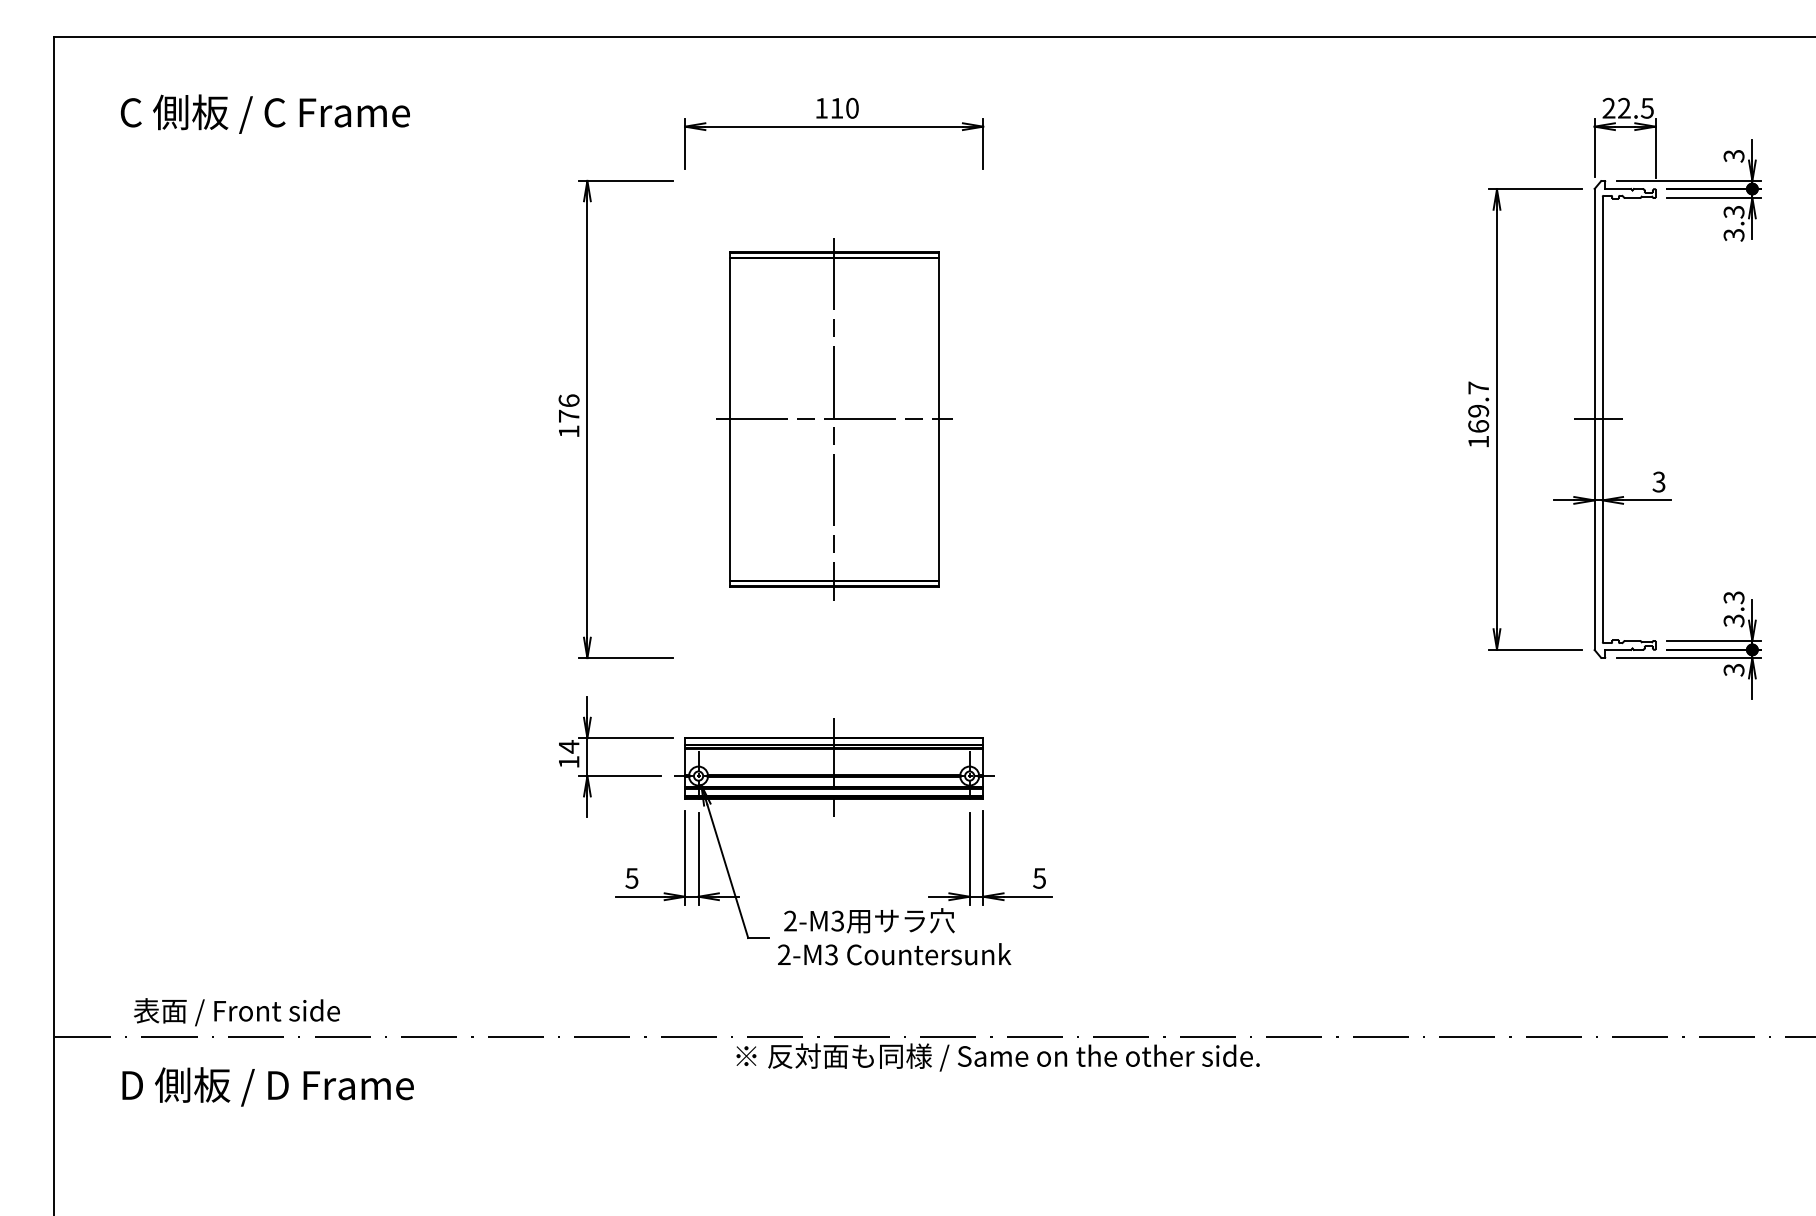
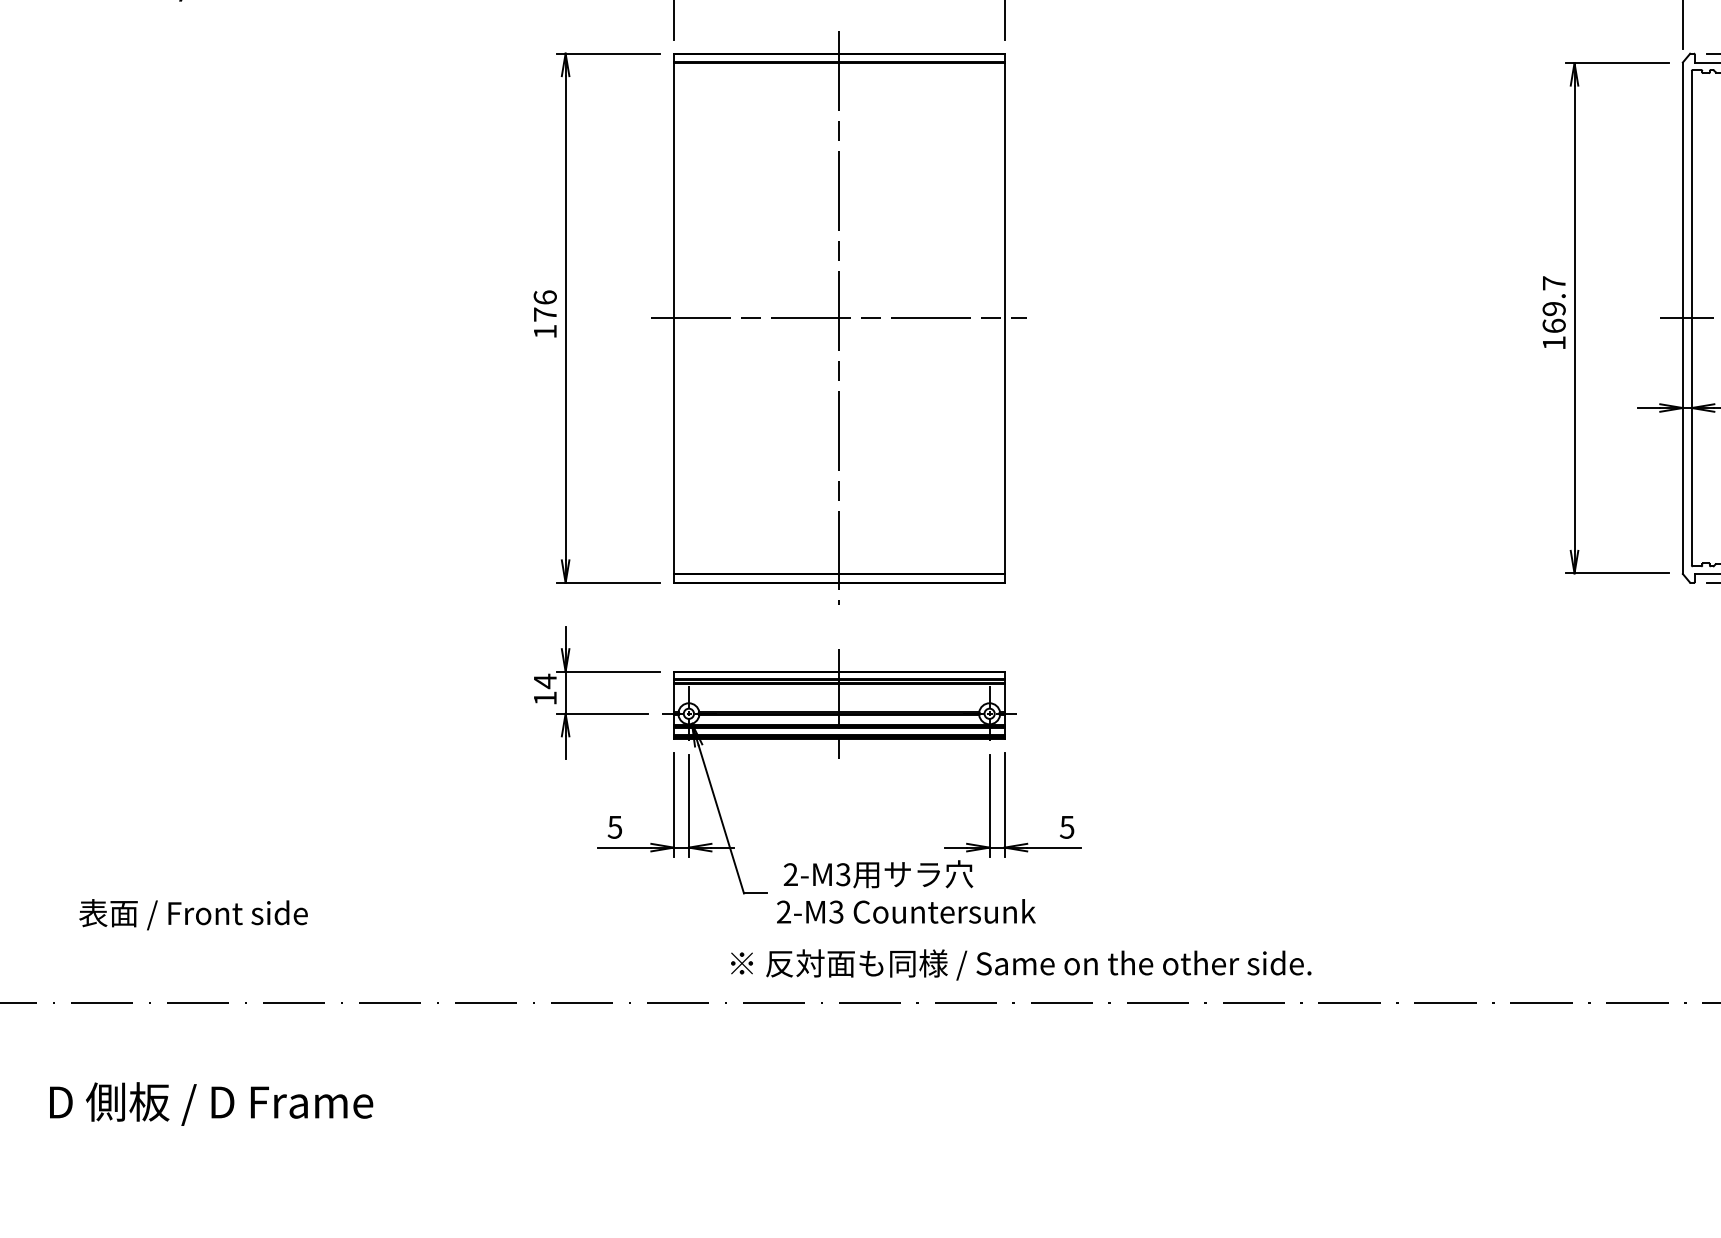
part: (834, 419) -> (839, 318), size x1.43
text: (236, 1012) -> (193, 915), moved
text: (997, 1057) -> (1020, 964), moved
text: (267, 1086) -> (210, 1103), moved

